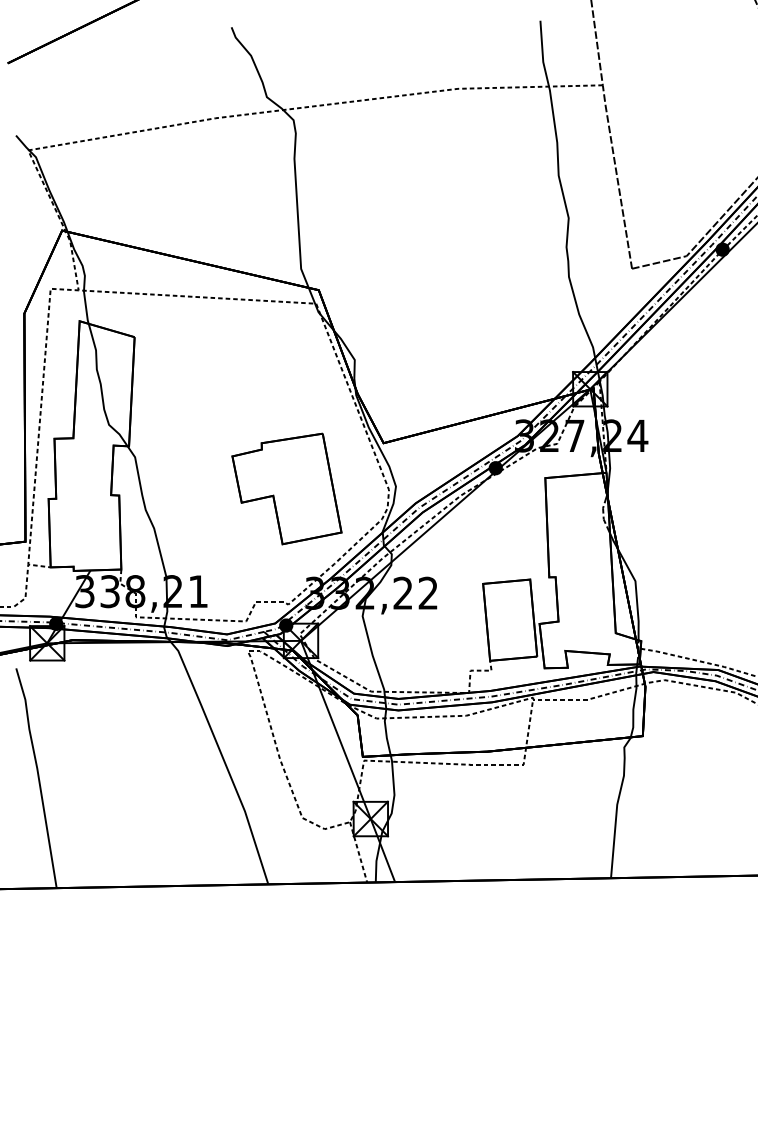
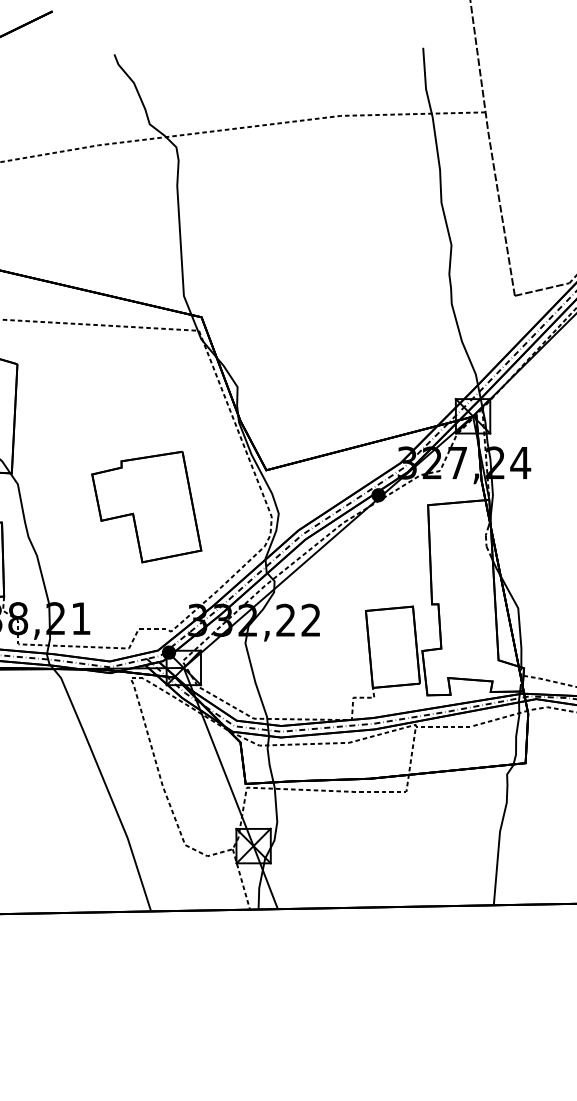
part: (286, 488) -> (146, 506), moved

